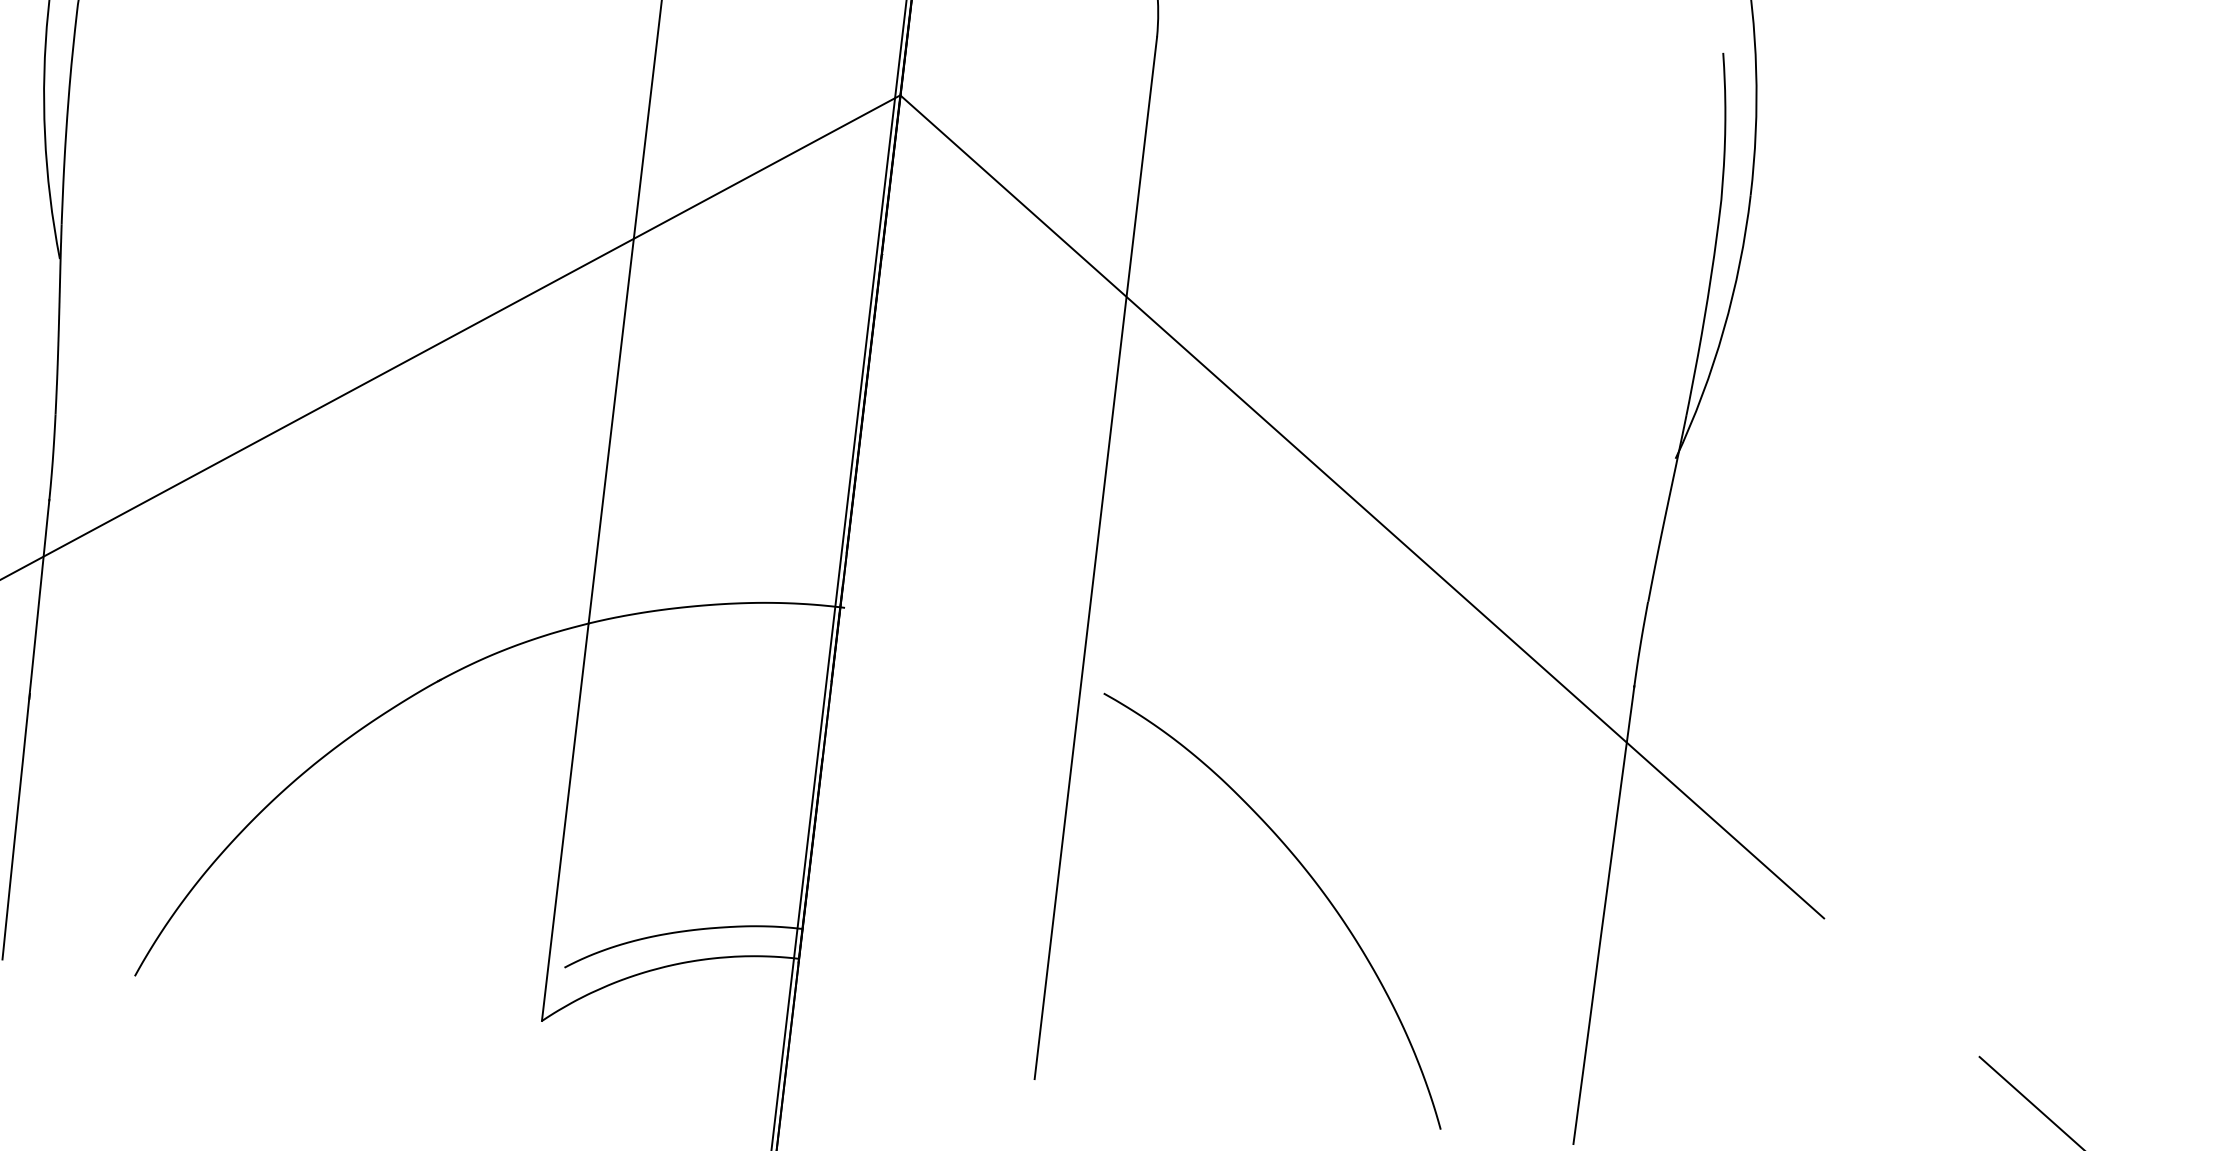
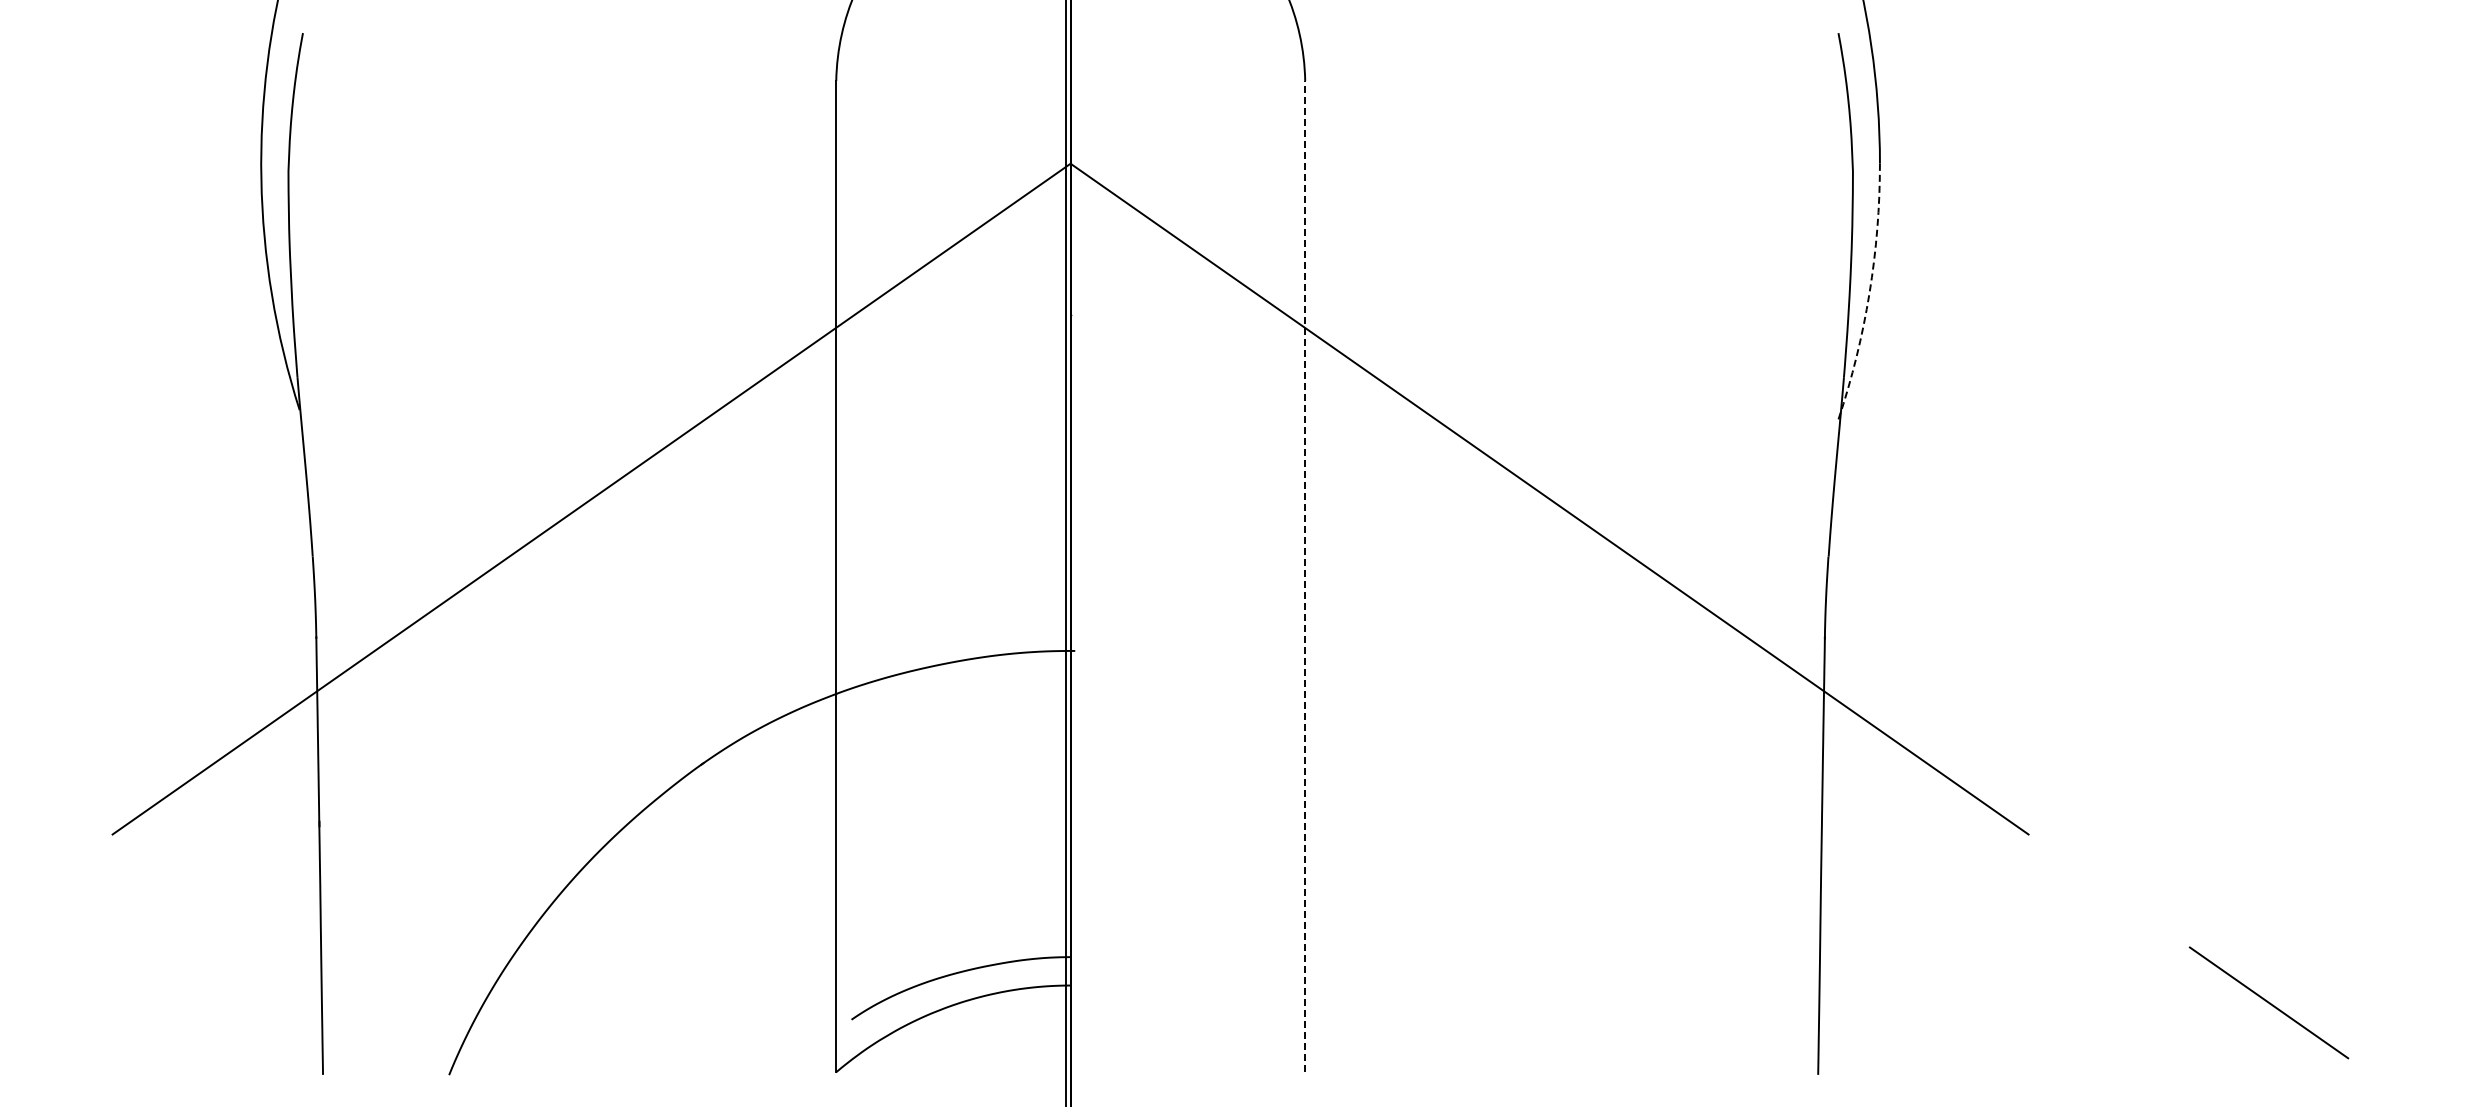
arc: (1723, 330) -> (1869, 293), solid -> dashed
line: (1096, 558) -> (1305, 576), solid -> dashed
curve: (1311, 879) -> (1543, 854), removed

